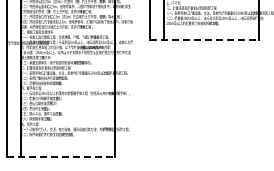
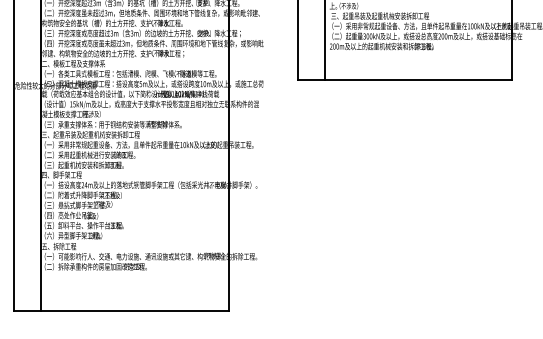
line: (204, 40) -> (405, 80), dashed -> solid
line: (61, 157) -> (121, 312), dashed -> solid

